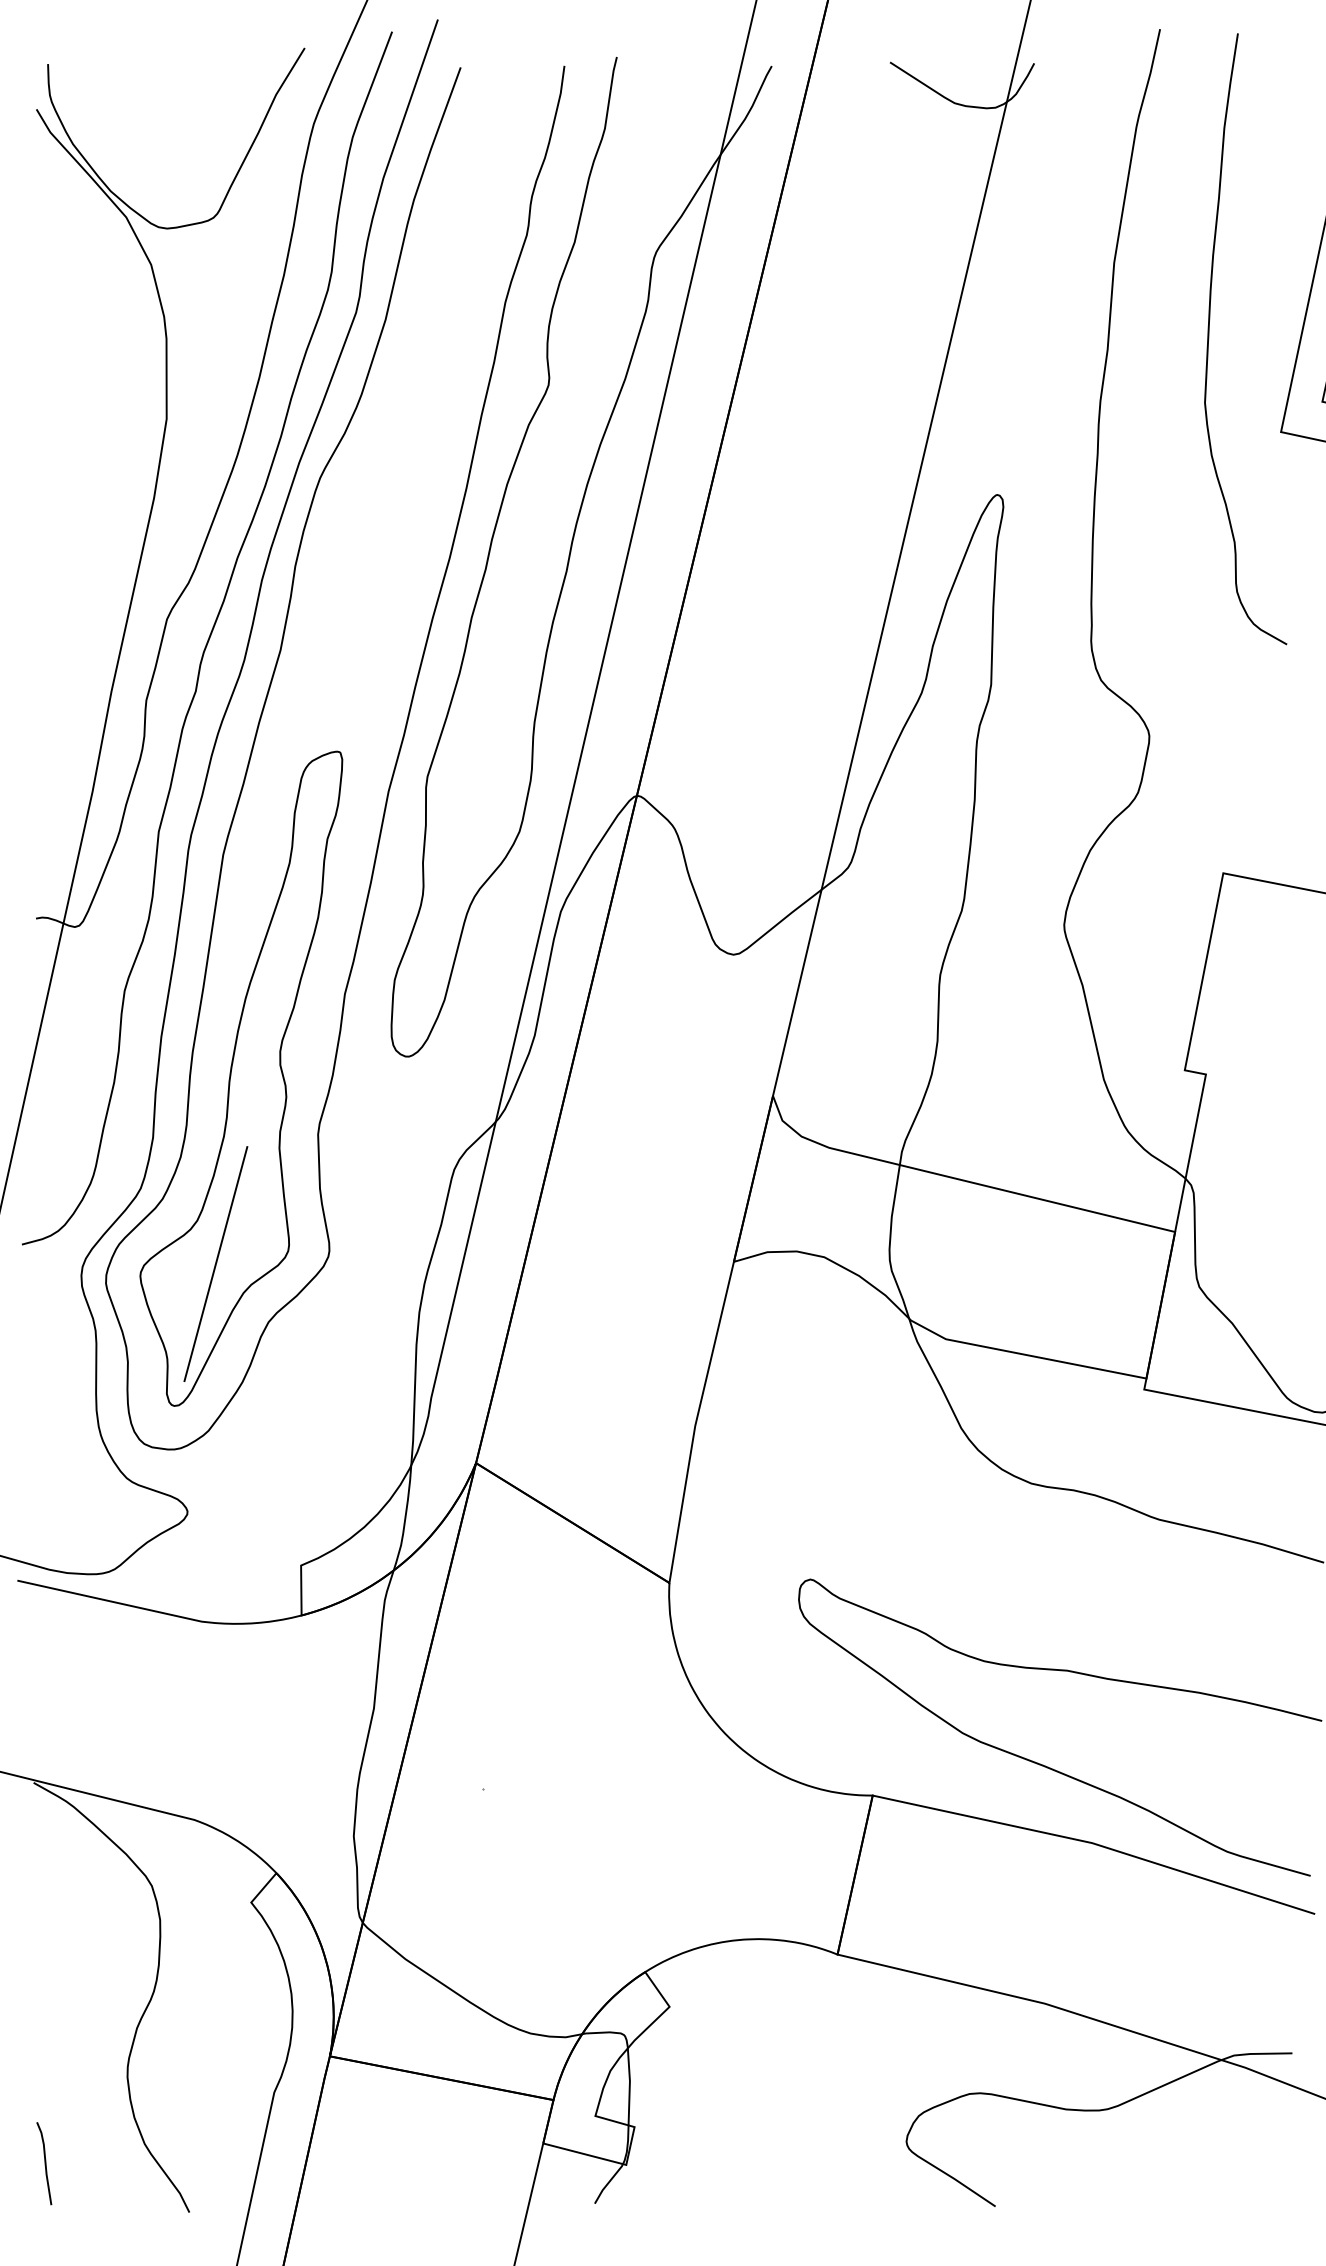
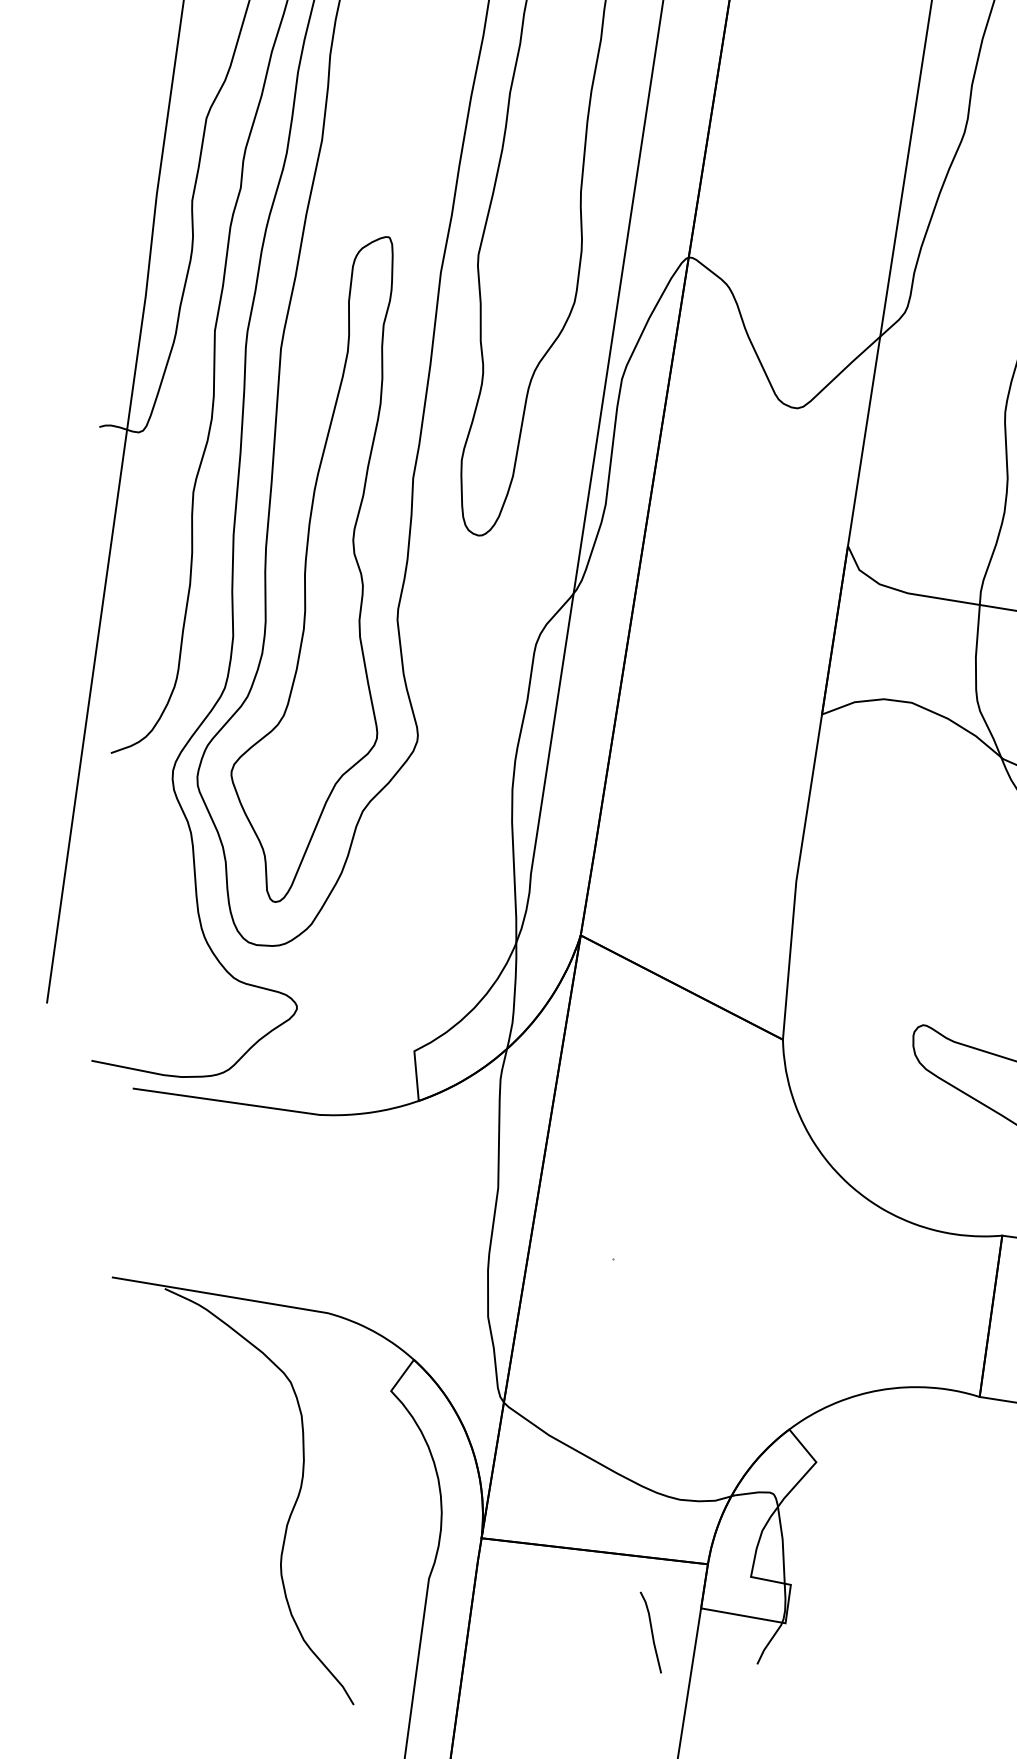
line: (215, 1264) -> (305, 757), removed
line: (44, 2163) -> (651, 1632), moved

